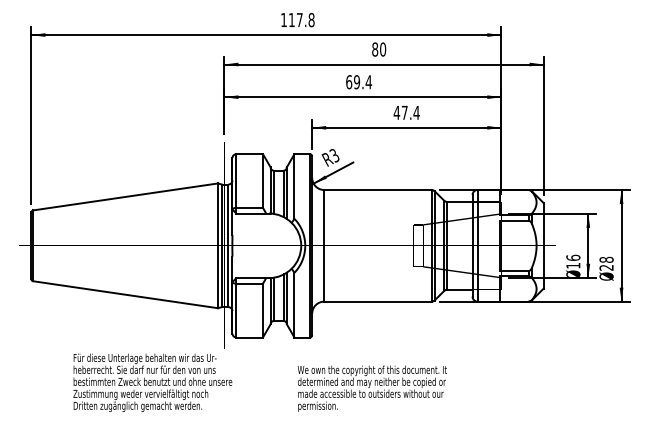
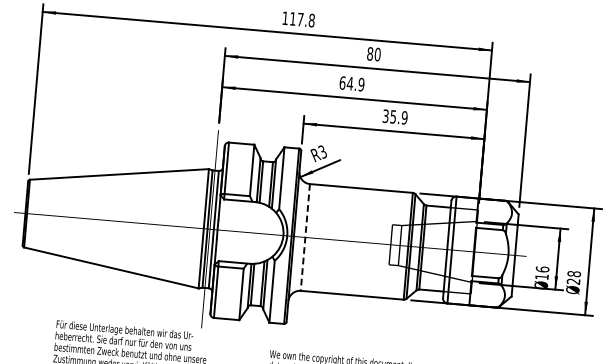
text: (362, 82) -> (355, 84), 69.4 -> 64.9
text: (406, 112) -> (394, 116), 47.4 -> 35.9
line: (324, 245) -> (305, 237), solid -> dashed

